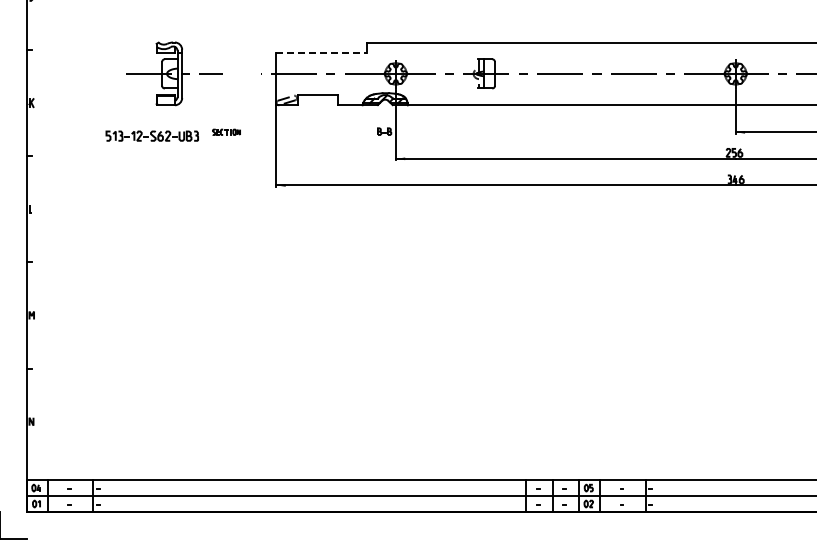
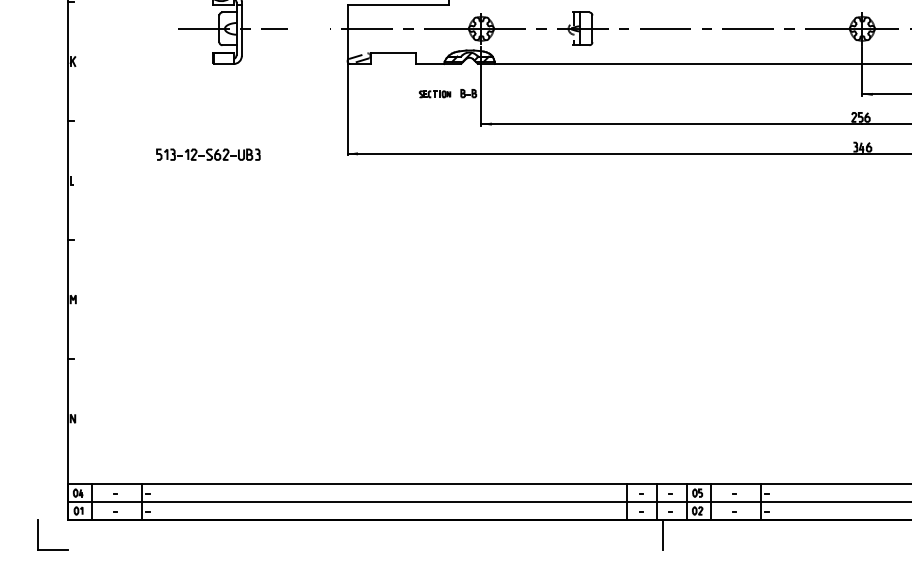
line: (322, 52) -> (399, 4), dashed -> solid
part: (226, 131) -> (435, 93), moved
part: (151, 135) -> (207, 153), moved
line: (557, 524) -> (662, 533), added

